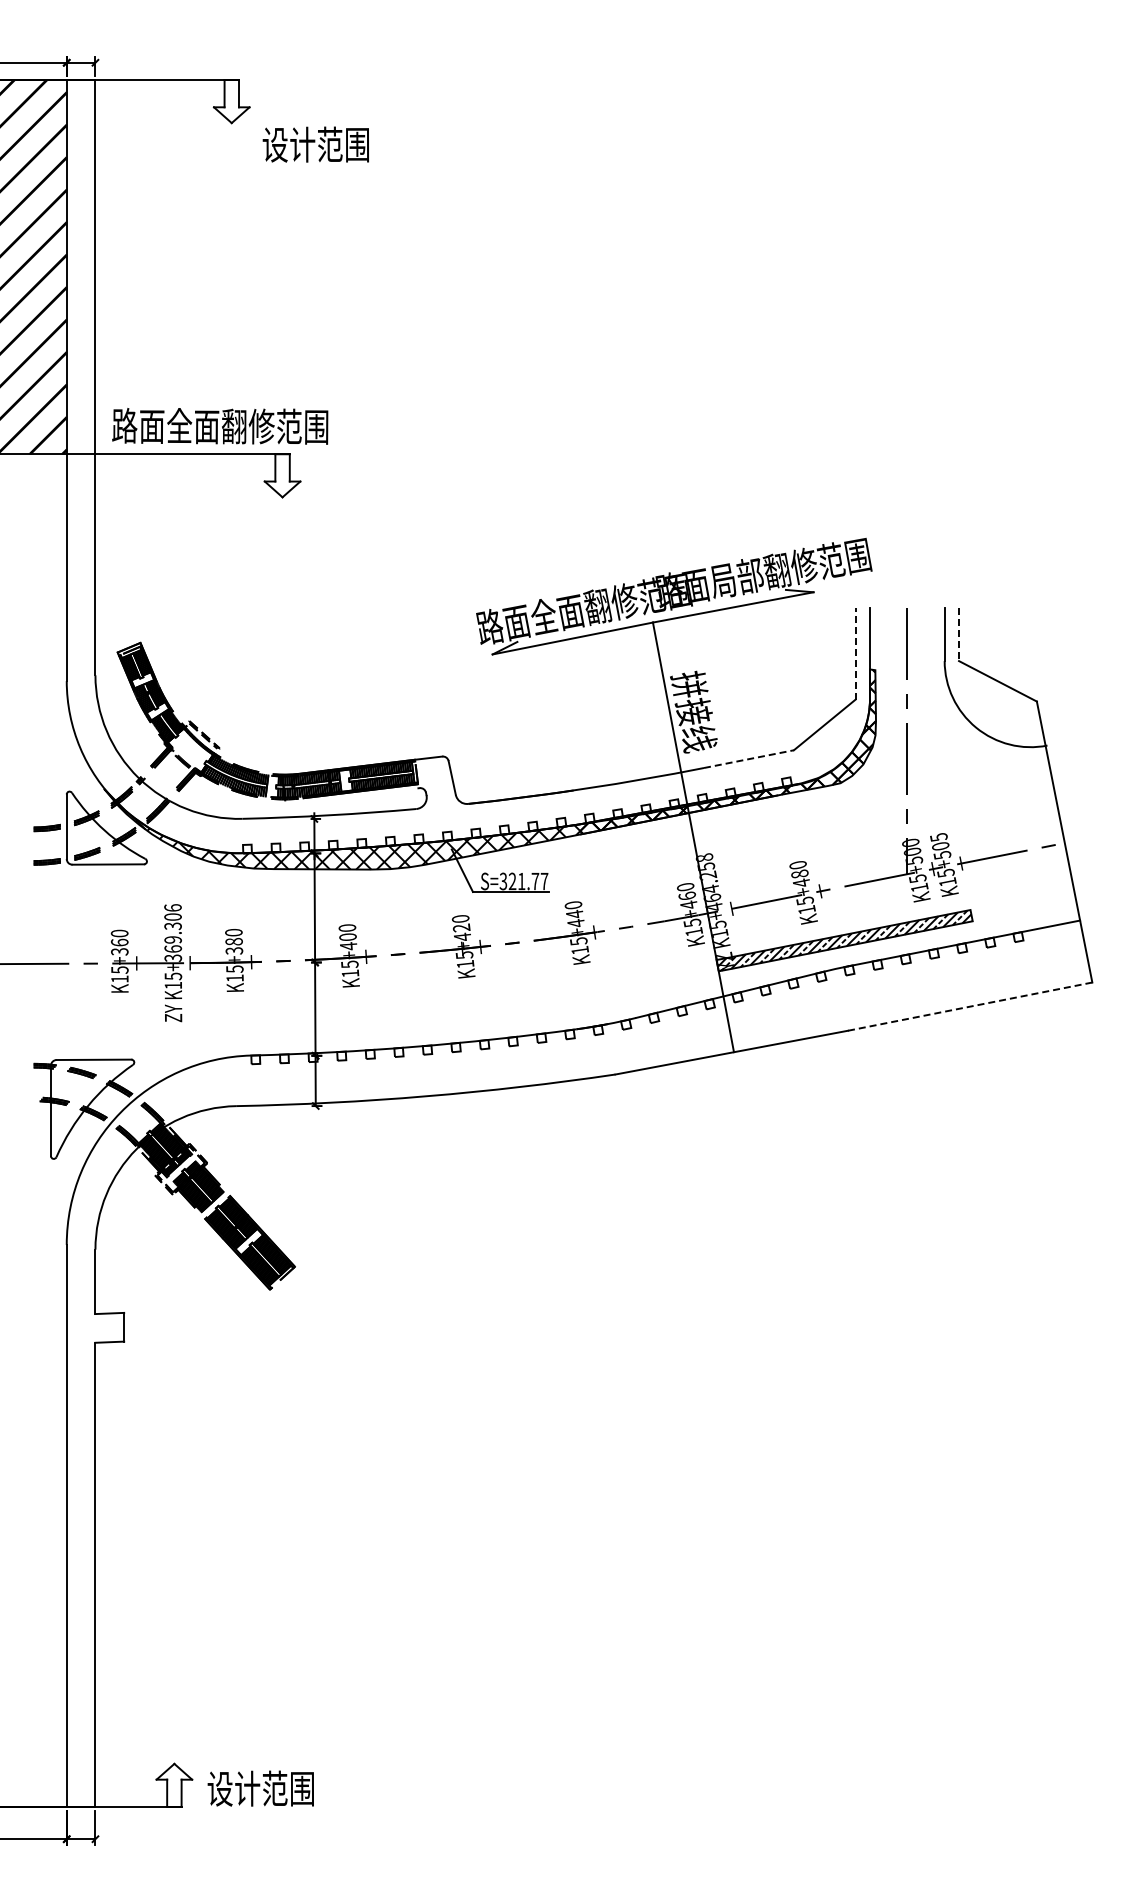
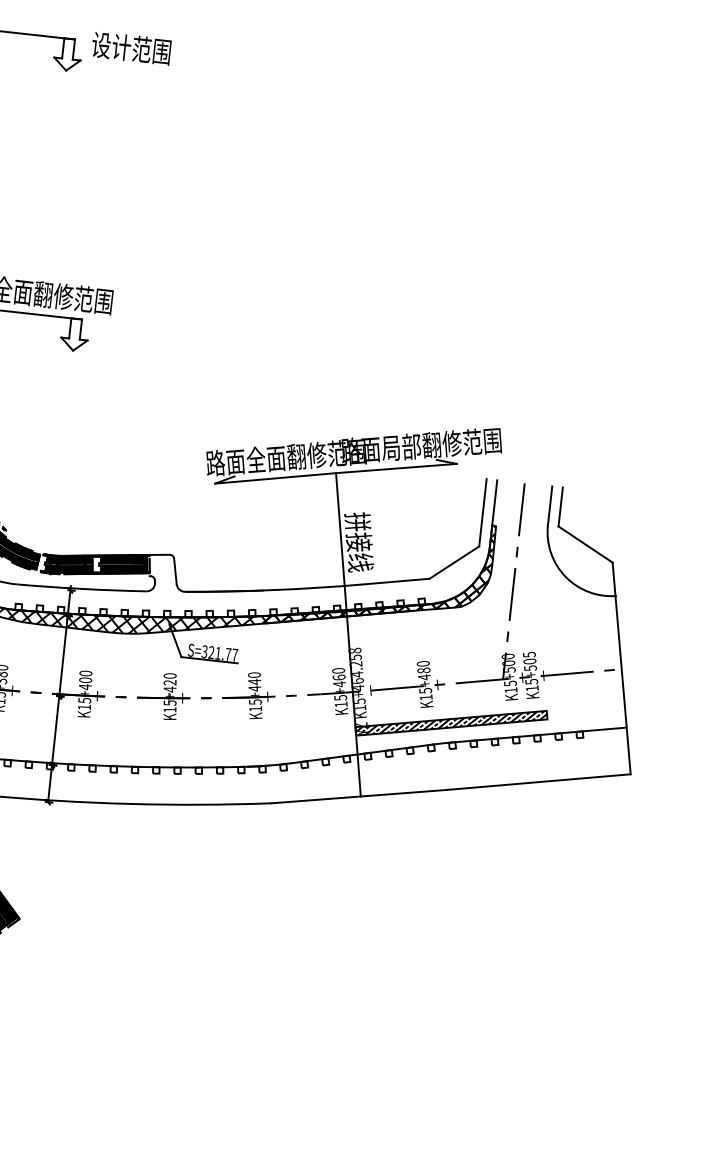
text: (315, 144) -> (131, 48), moved
line: (959, 635) -> (560, 507), dashed -> solid
line: (855, 653) -> (482, 512), dashed -> solid
line: (748, 759) -> (395, 581), dashed -> solid
line: (970, 1006) -> (538, 782), dashed -> solid

